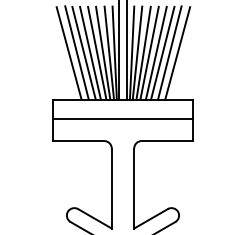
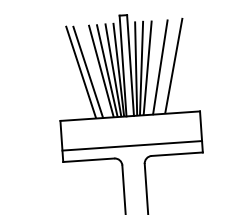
line: (90, 52) -> (94, 71), removed
line: (149, 52) -> (153, 67), removed
line: (162, 52) -> (166, 66), removed
line: (68, 53) -> (72, 73), removed
line: (177, 53) -> (181, 66), removed
line: (122, 118) -> (131, 145), moved

